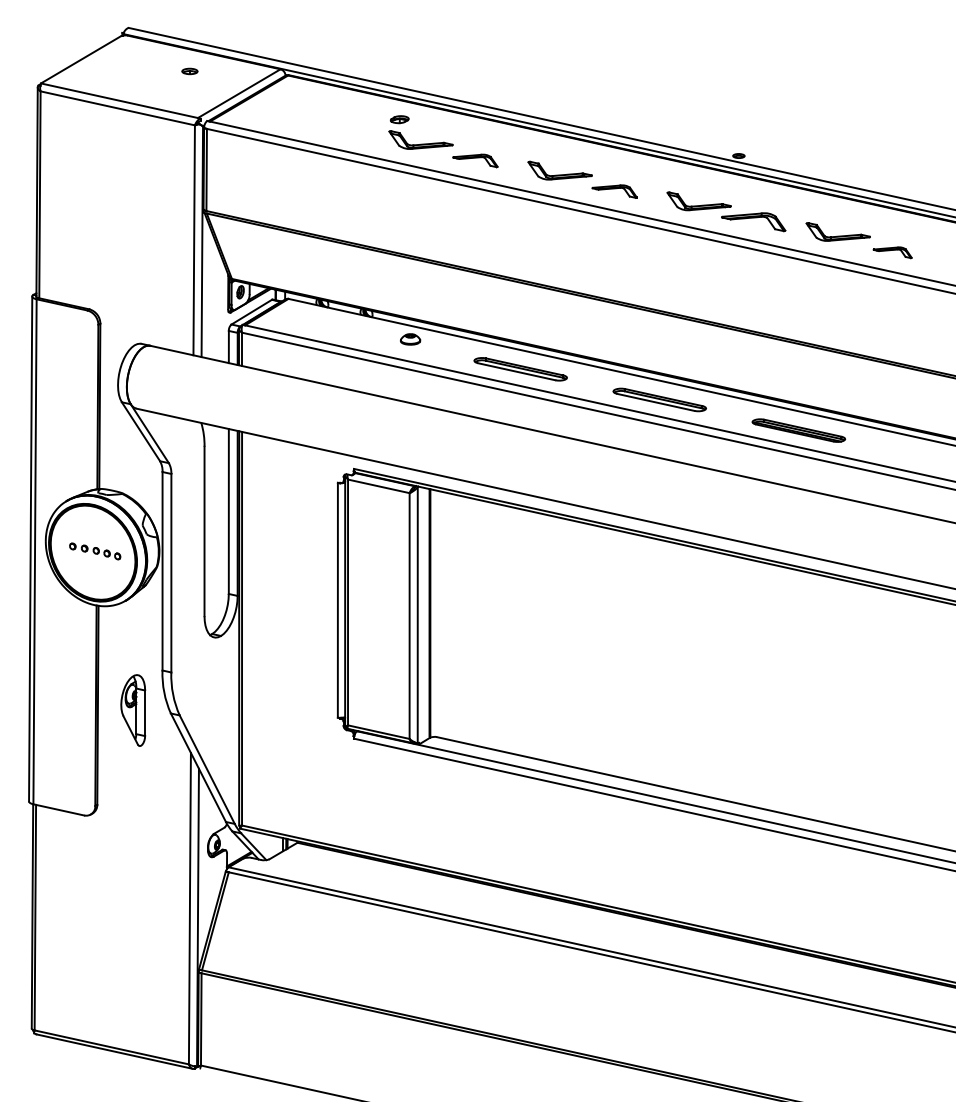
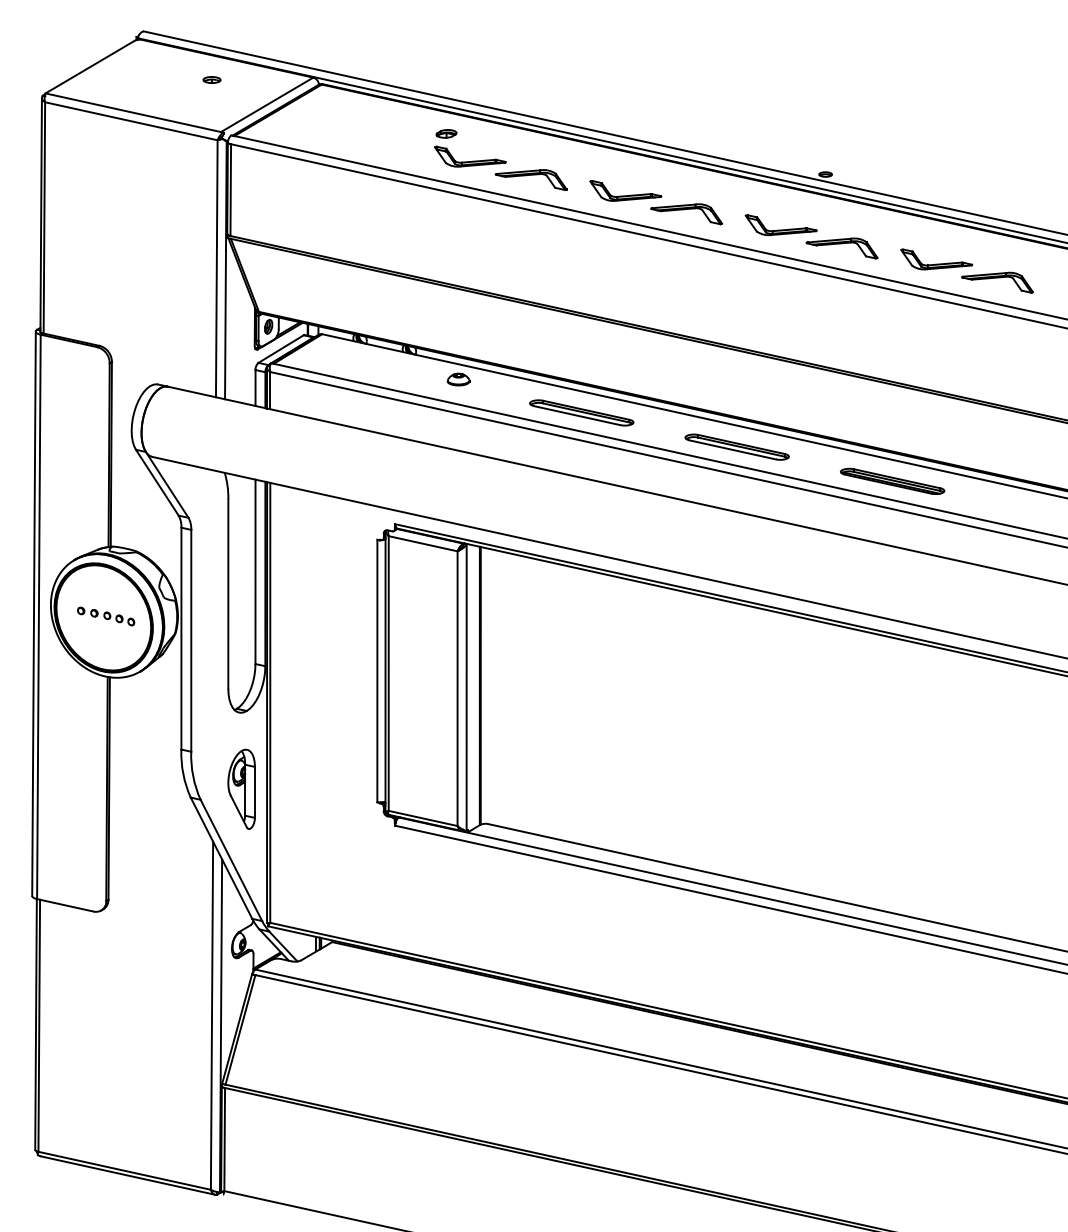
part: (474, 160) -> (530, 179), size x1.43
part: (614, 191) -> (686, 214), size x1.43
part: (892, 252) -> (997, 282), size x1.67
part: (133, 709) -> (241, 788), moved

